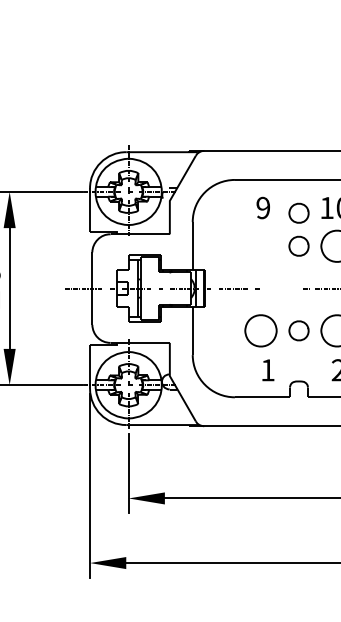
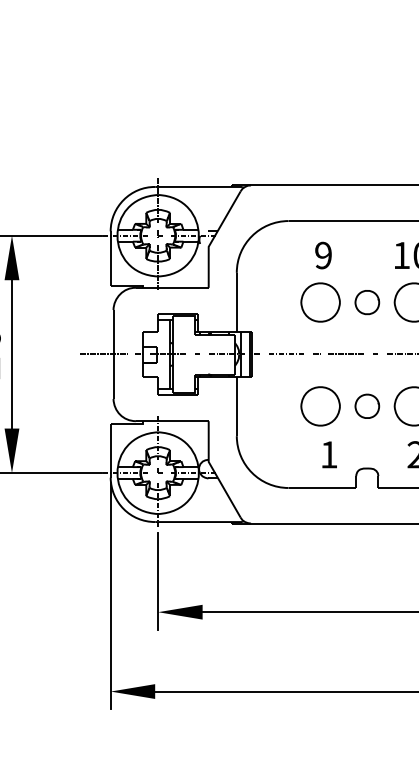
part: (298, 212) -> (366, 261), removed
part: (260, 245) -> (320, 301), added
line: (281, 288) -> (345, 354), added

